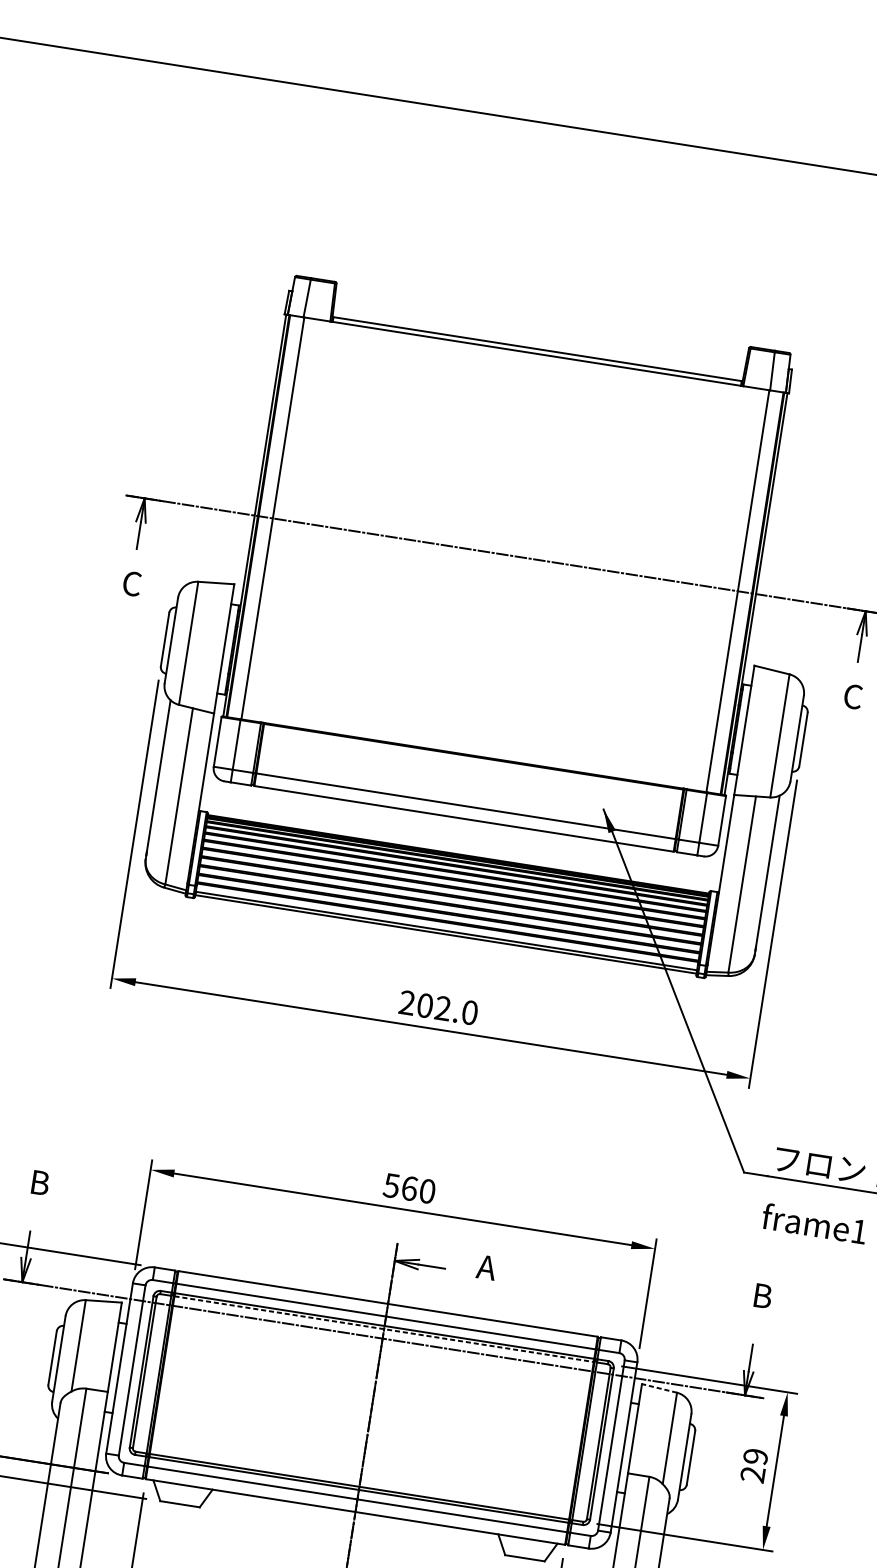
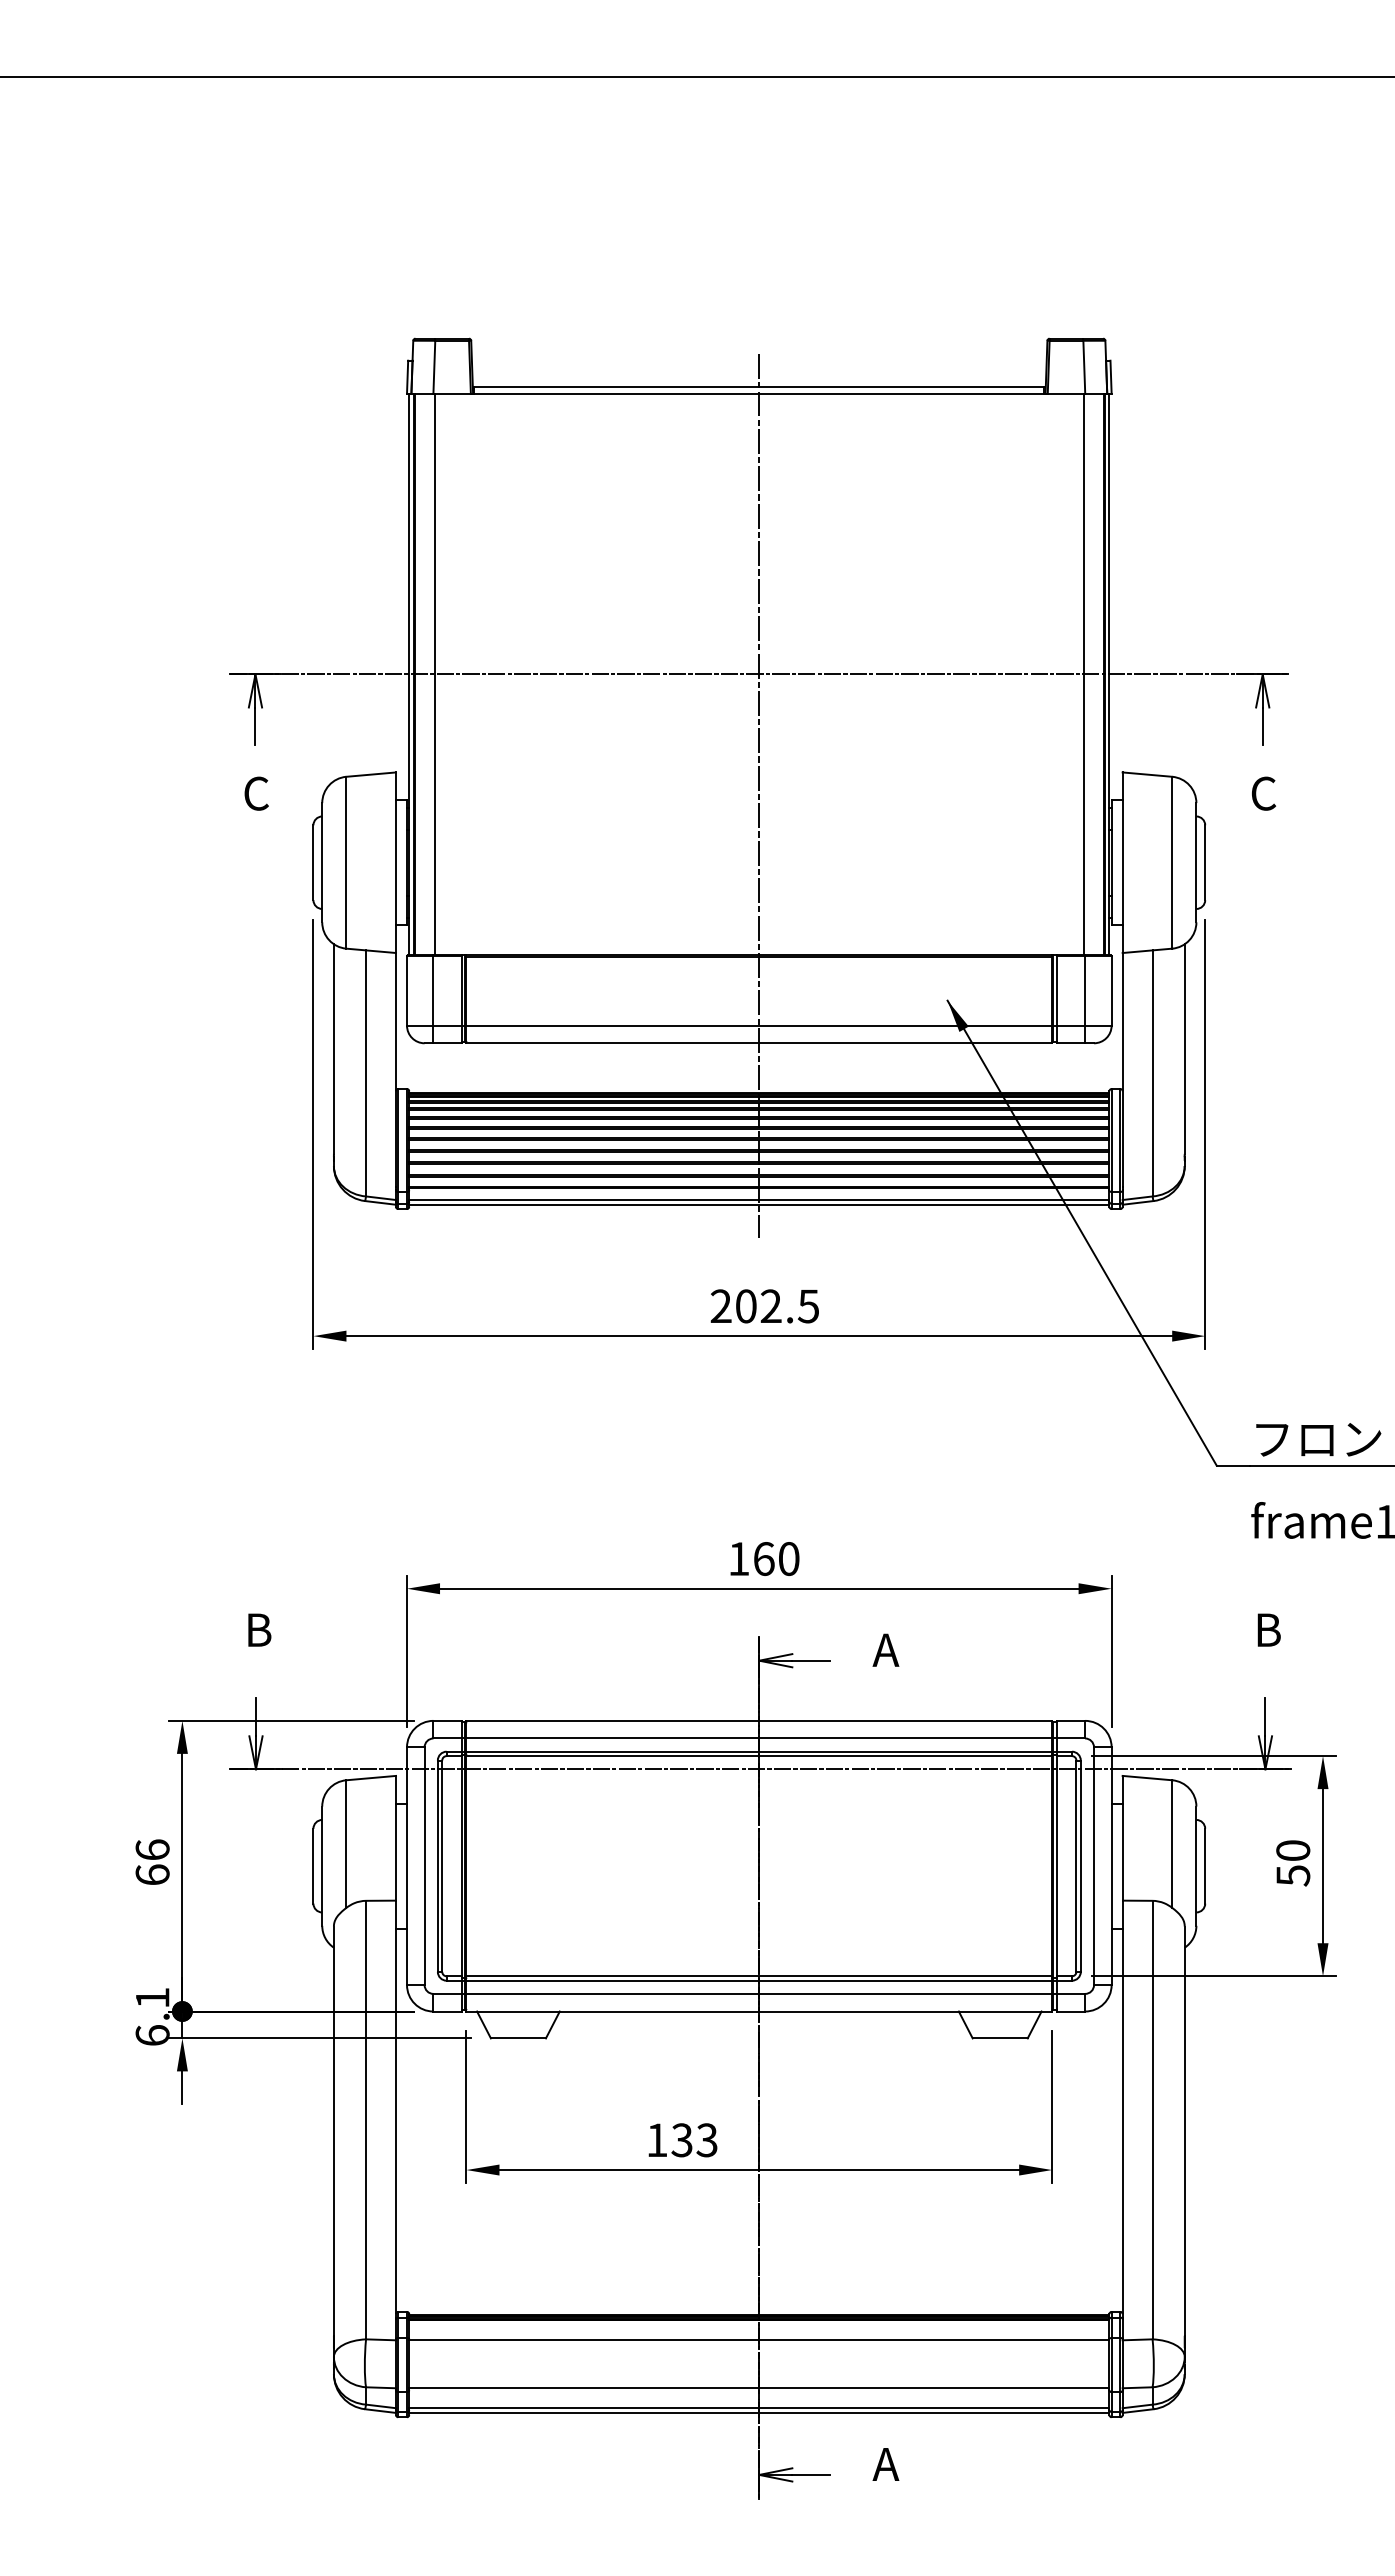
line: (491, 641) -> (759, 795), added
text: (469, 1012) -> (808, 1306), 202.0 -> 202.5
text: (391, 1186) -> (738, 1559), 560 -> 160
line: (384, 1329) -> (759, 1756), dashed -> solid
line: (659, 1388) -> (1147, 1778), dashed -> solid
text: (754, 1465) -> (1293, 1863), 29 -> 50

